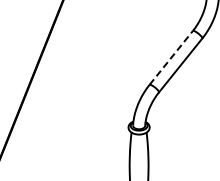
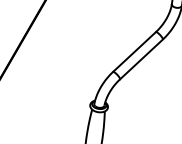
line: (171, 57) -> (134, 51), dashed -> solid

